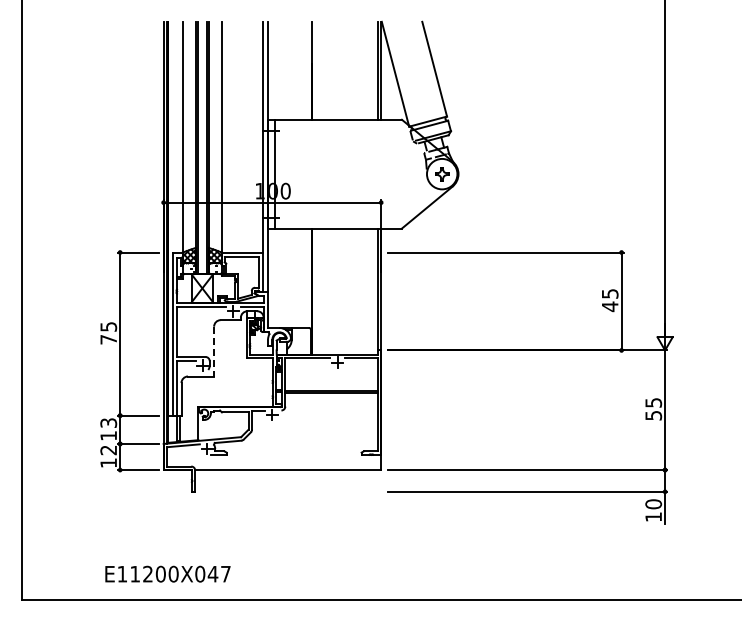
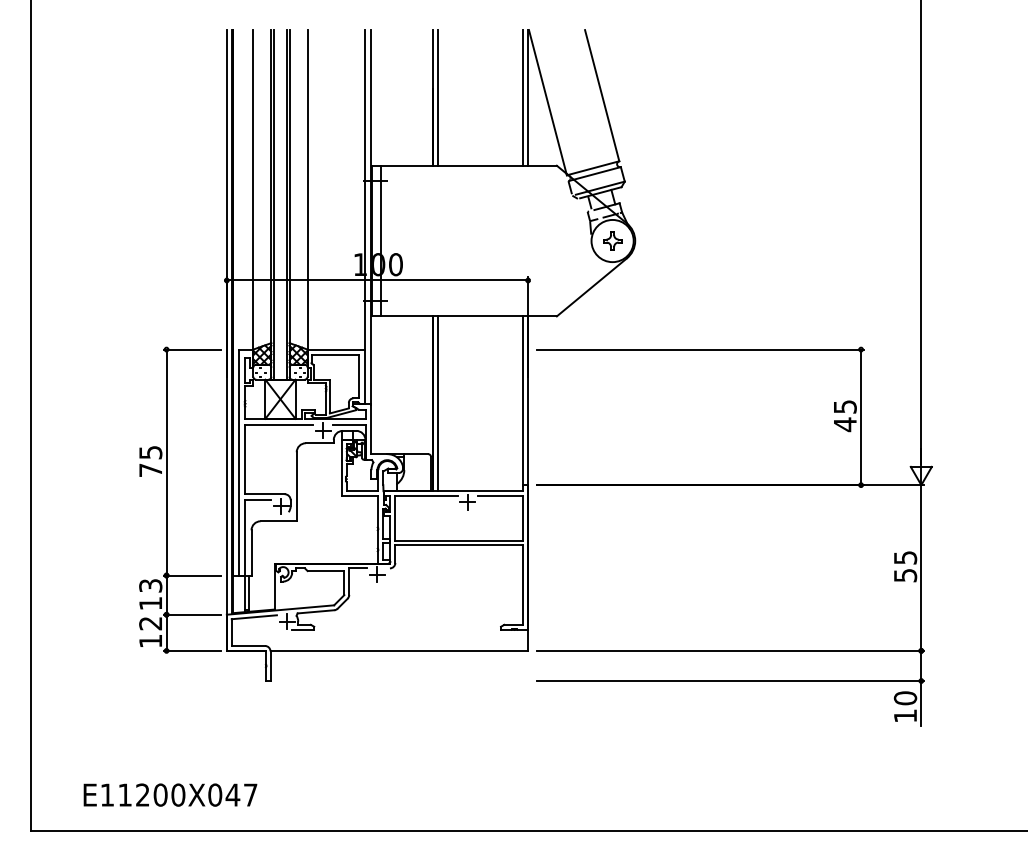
line: (315, 70) -> (437, 97), added
line: (315, 291) -> (437, 403), added
line: (214, 351) -> (297, 486), dashed -> solid
text: (167, 573) -> (169, 794), moved

